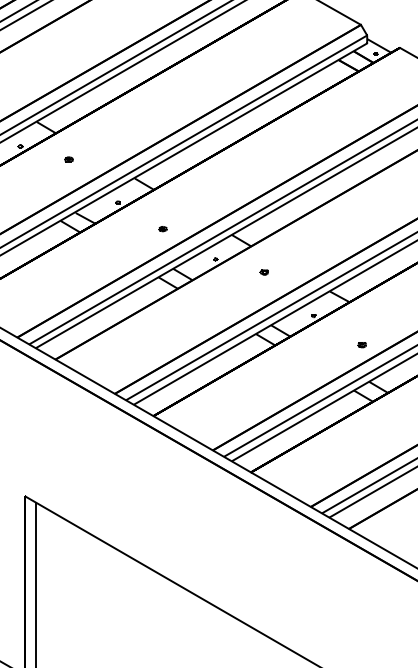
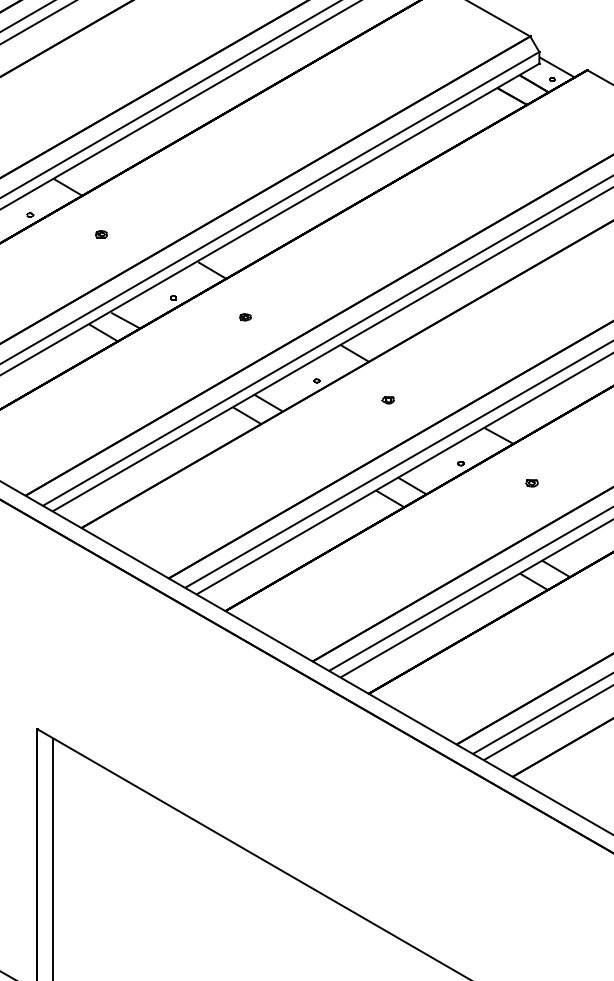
part: (162, 229) -> (244, 317), moved
part: (361, 345) -> (530, 483), moved

